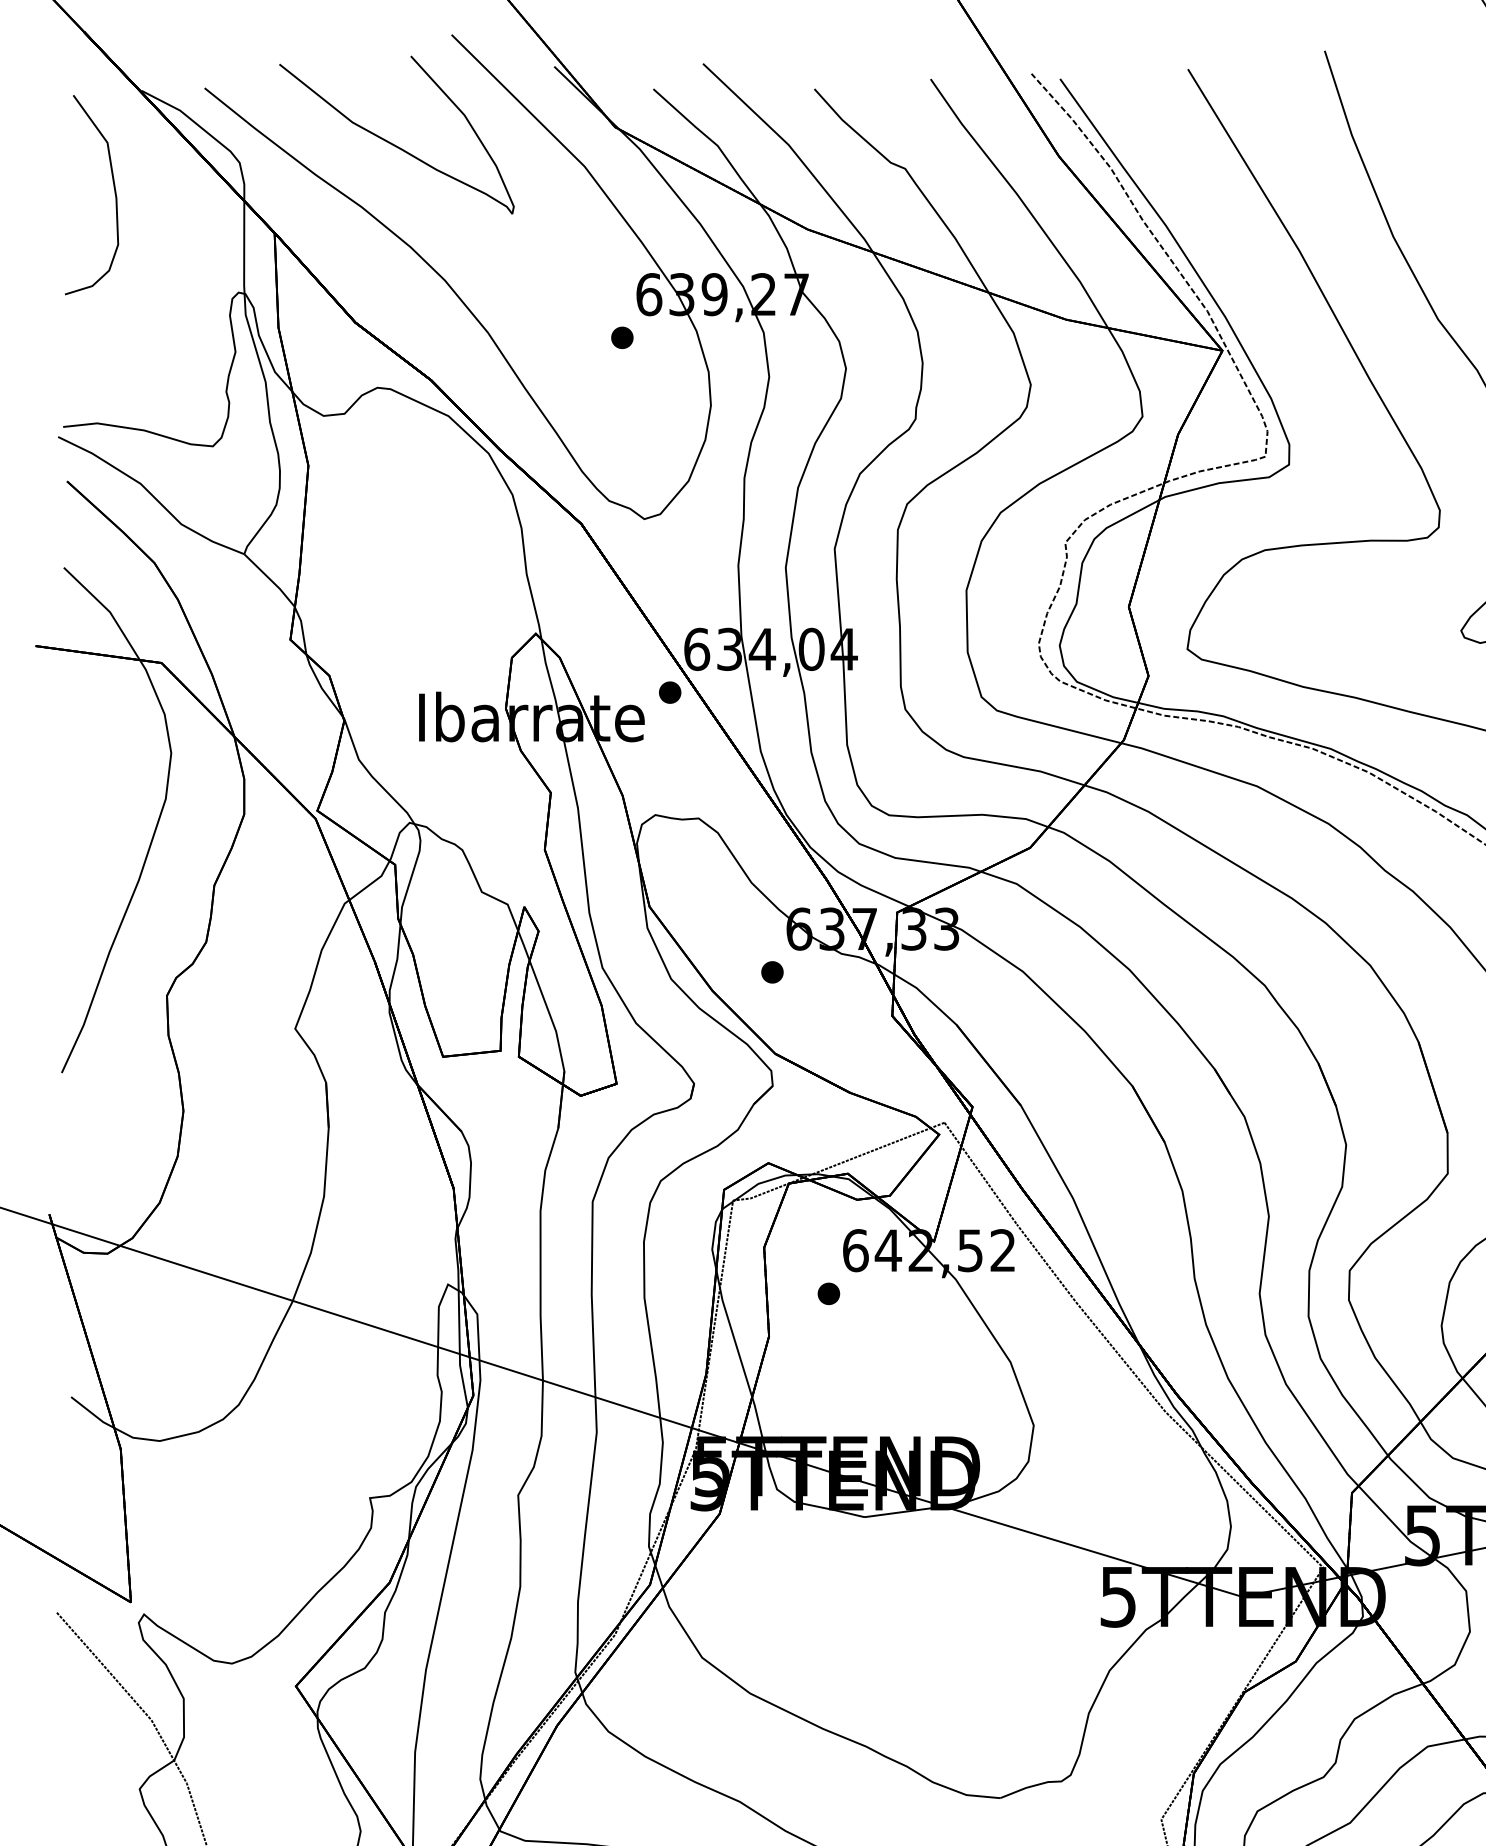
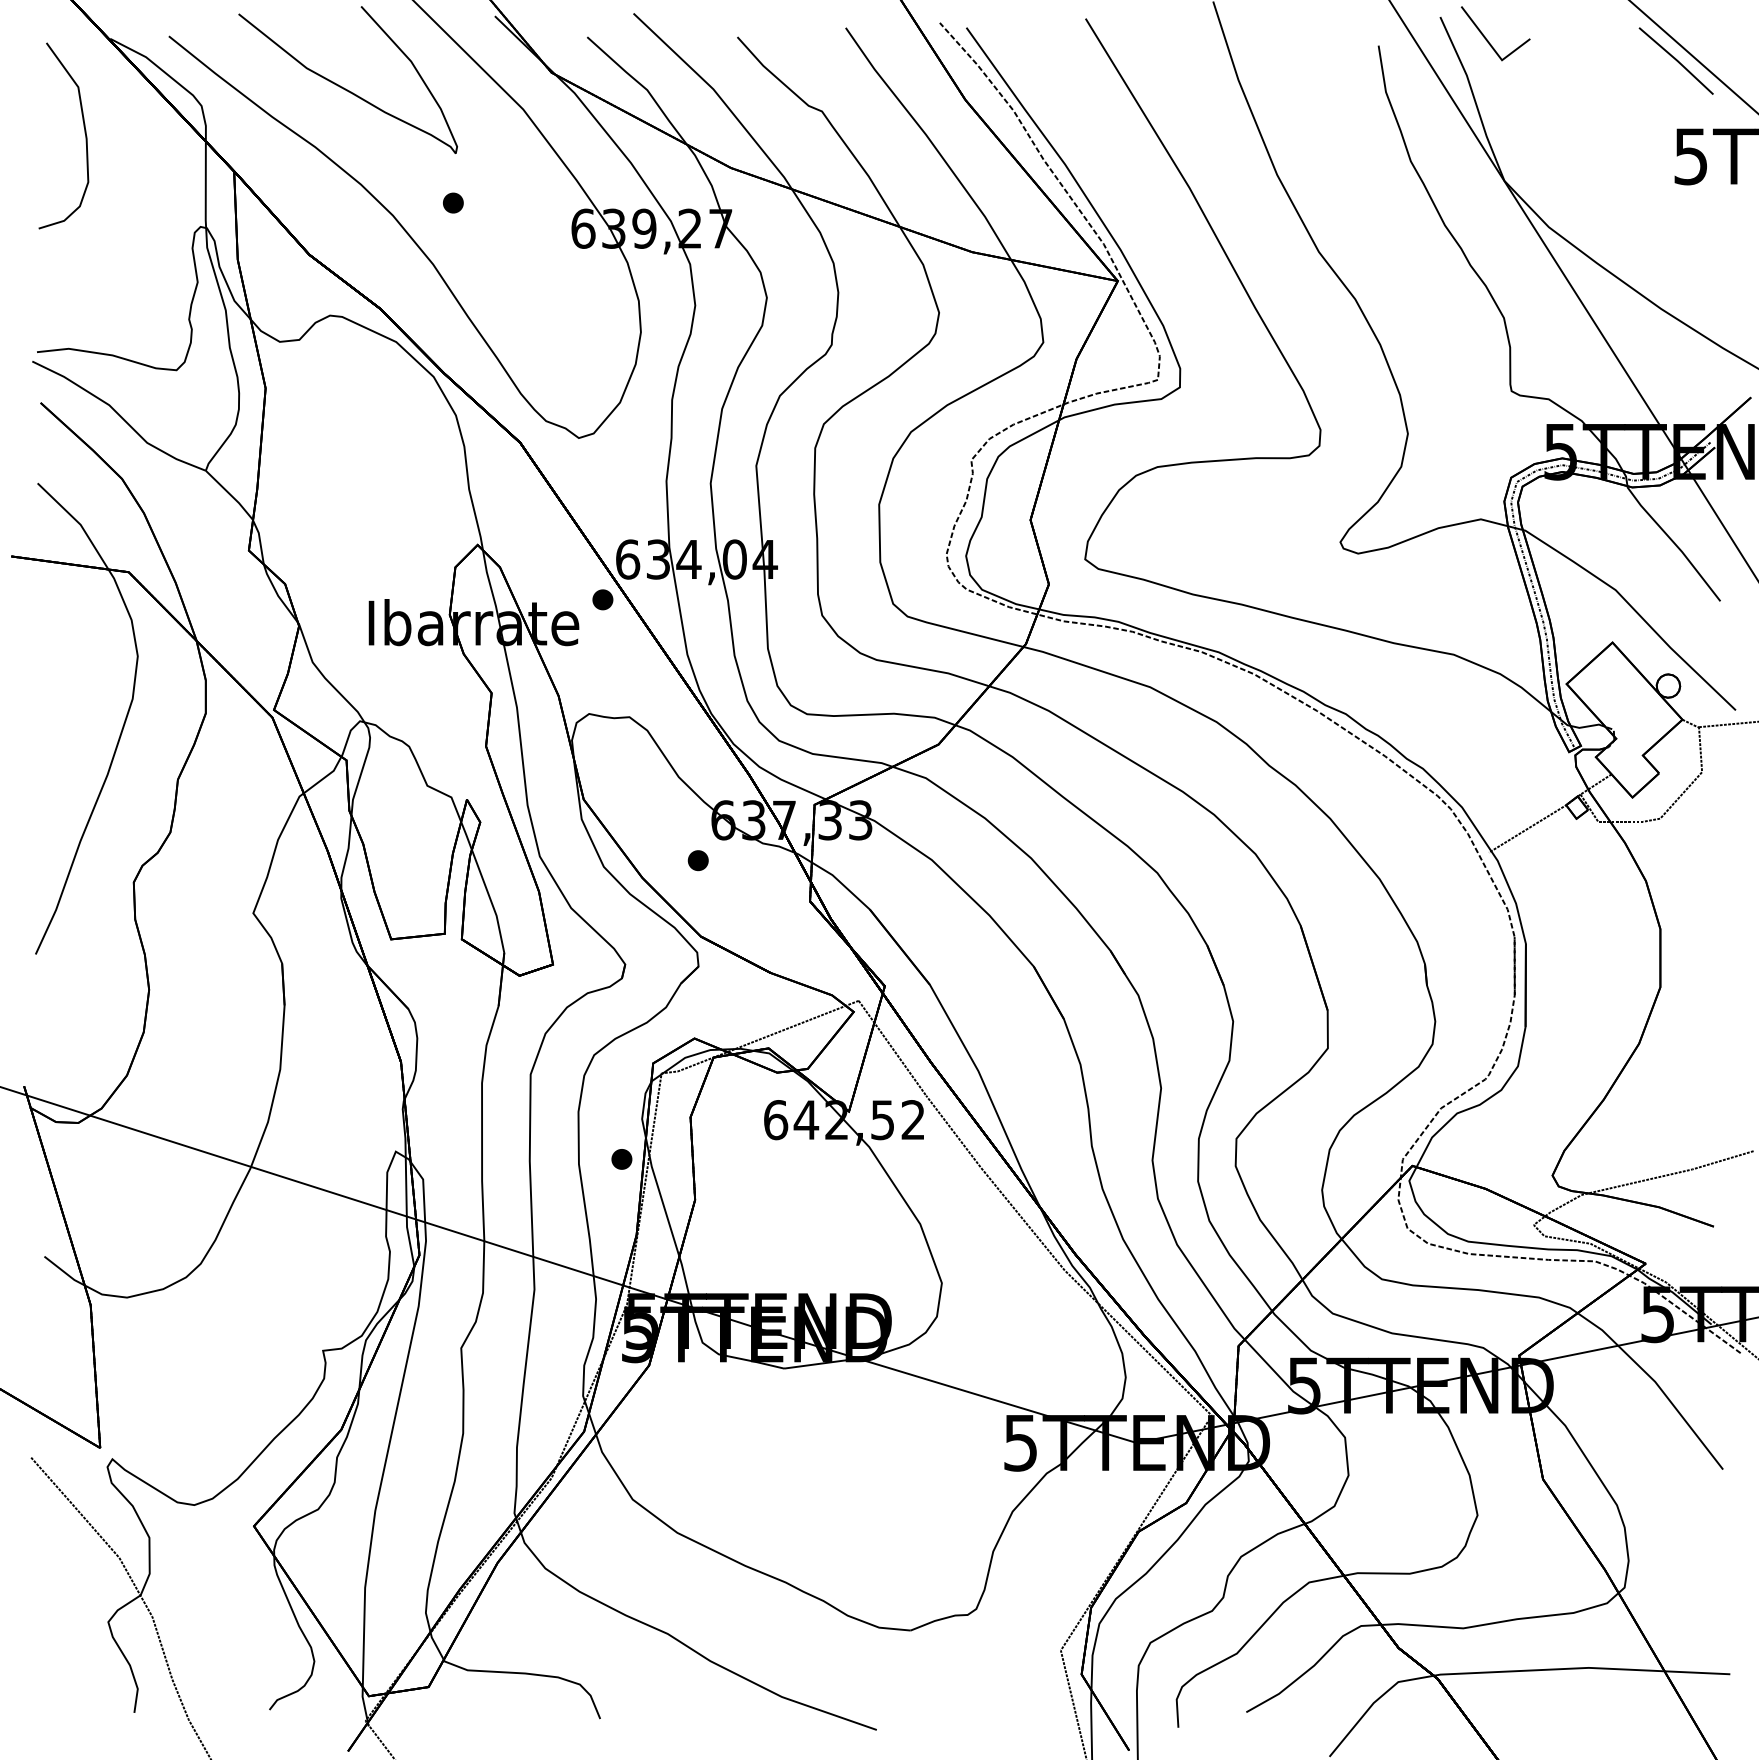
part: (622, 337) -> (453, 202), moved
part: (828, 1293) -> (621, 1159), moved

